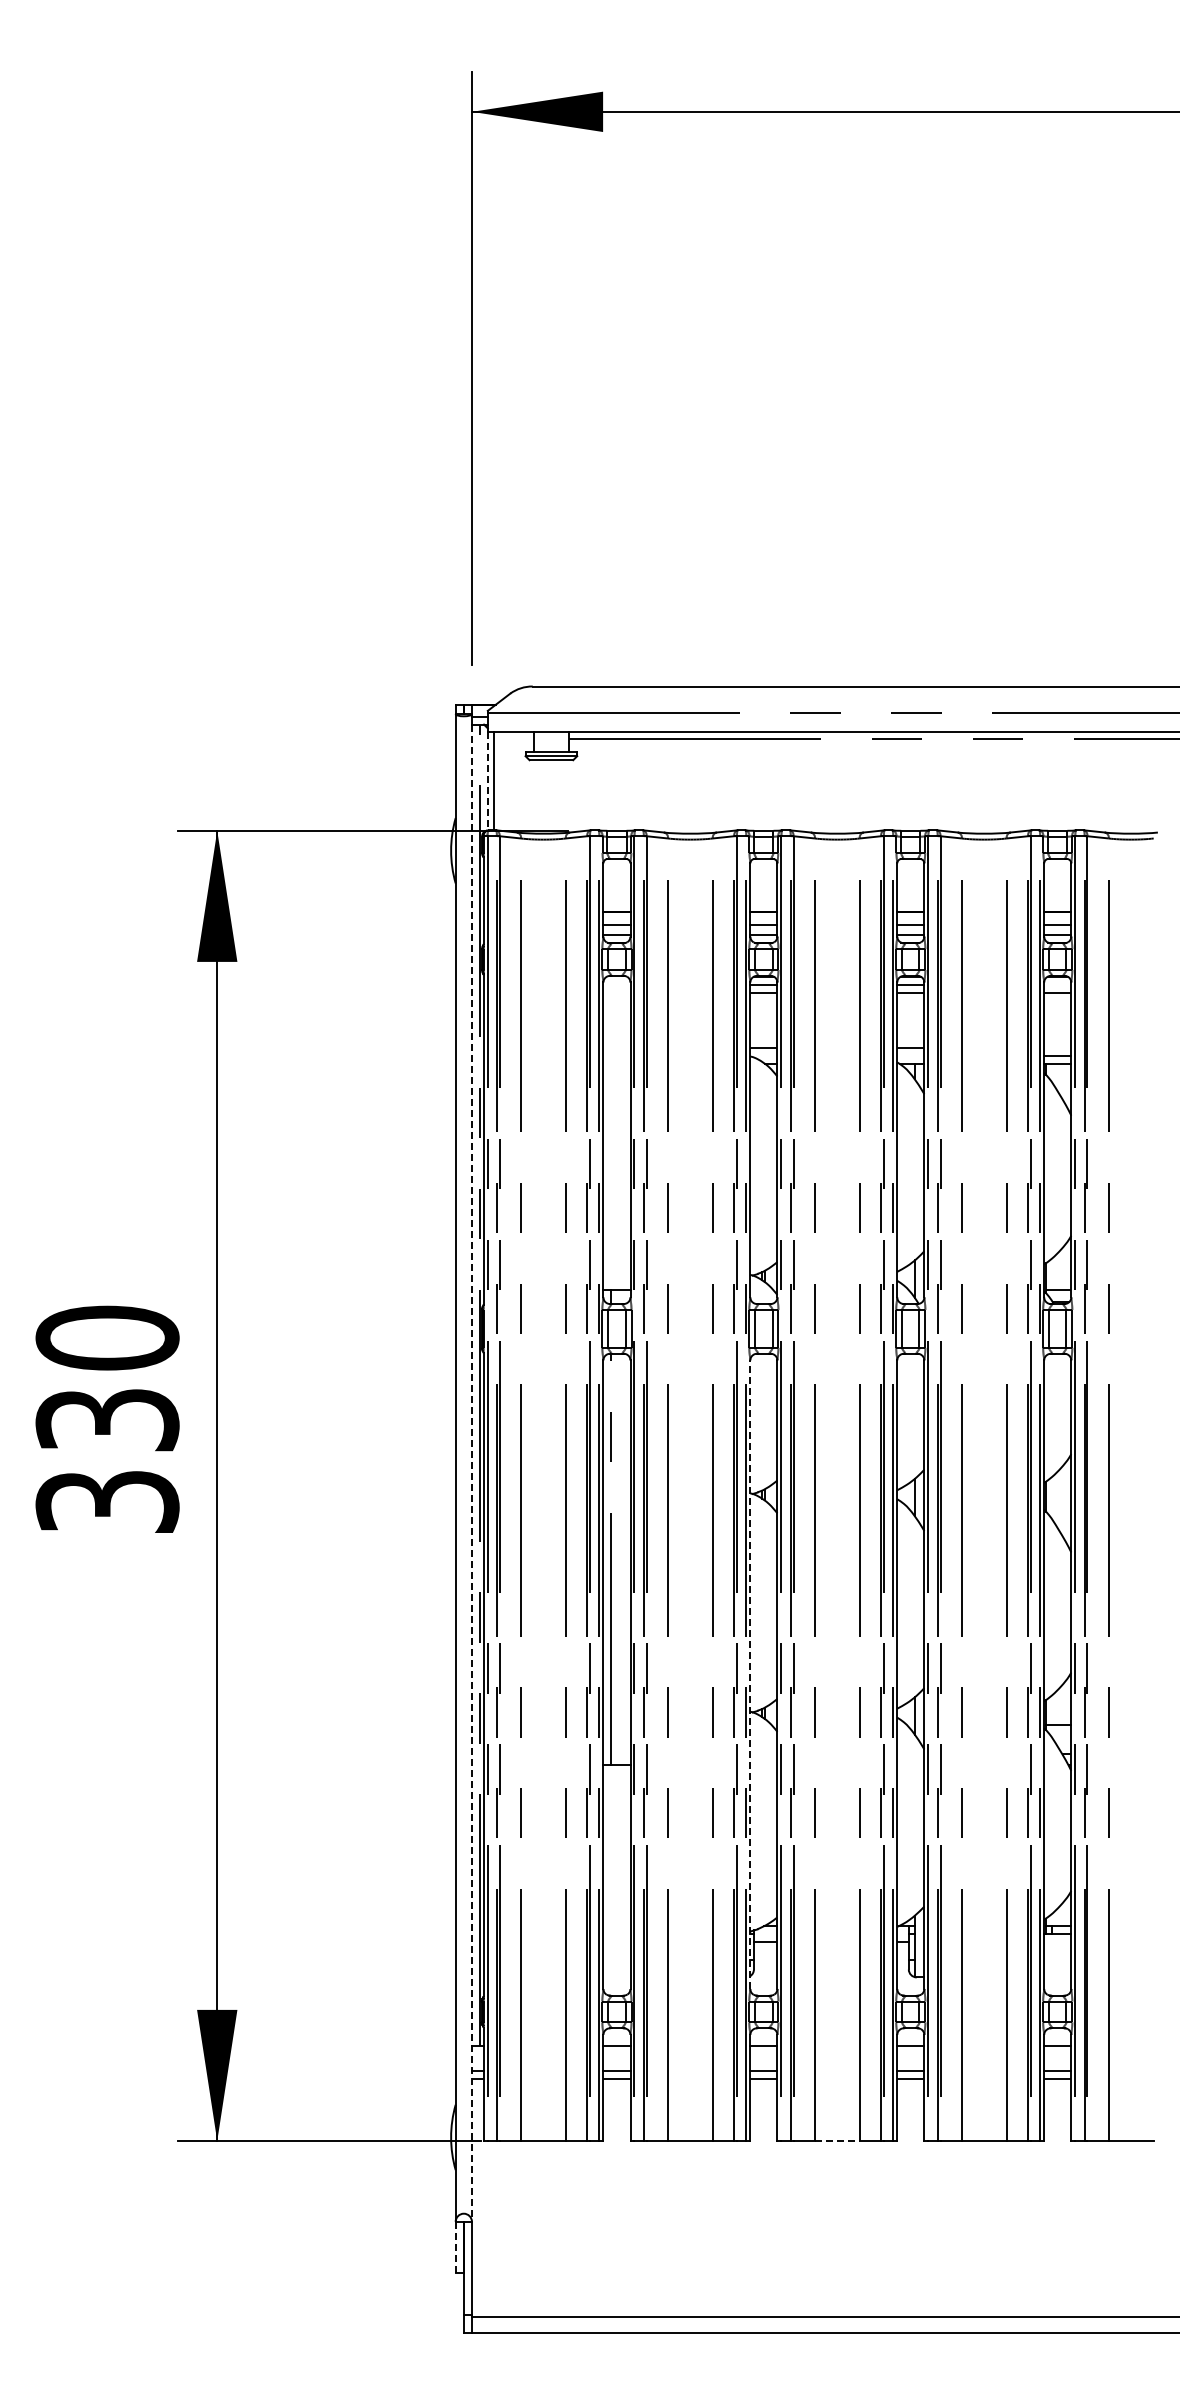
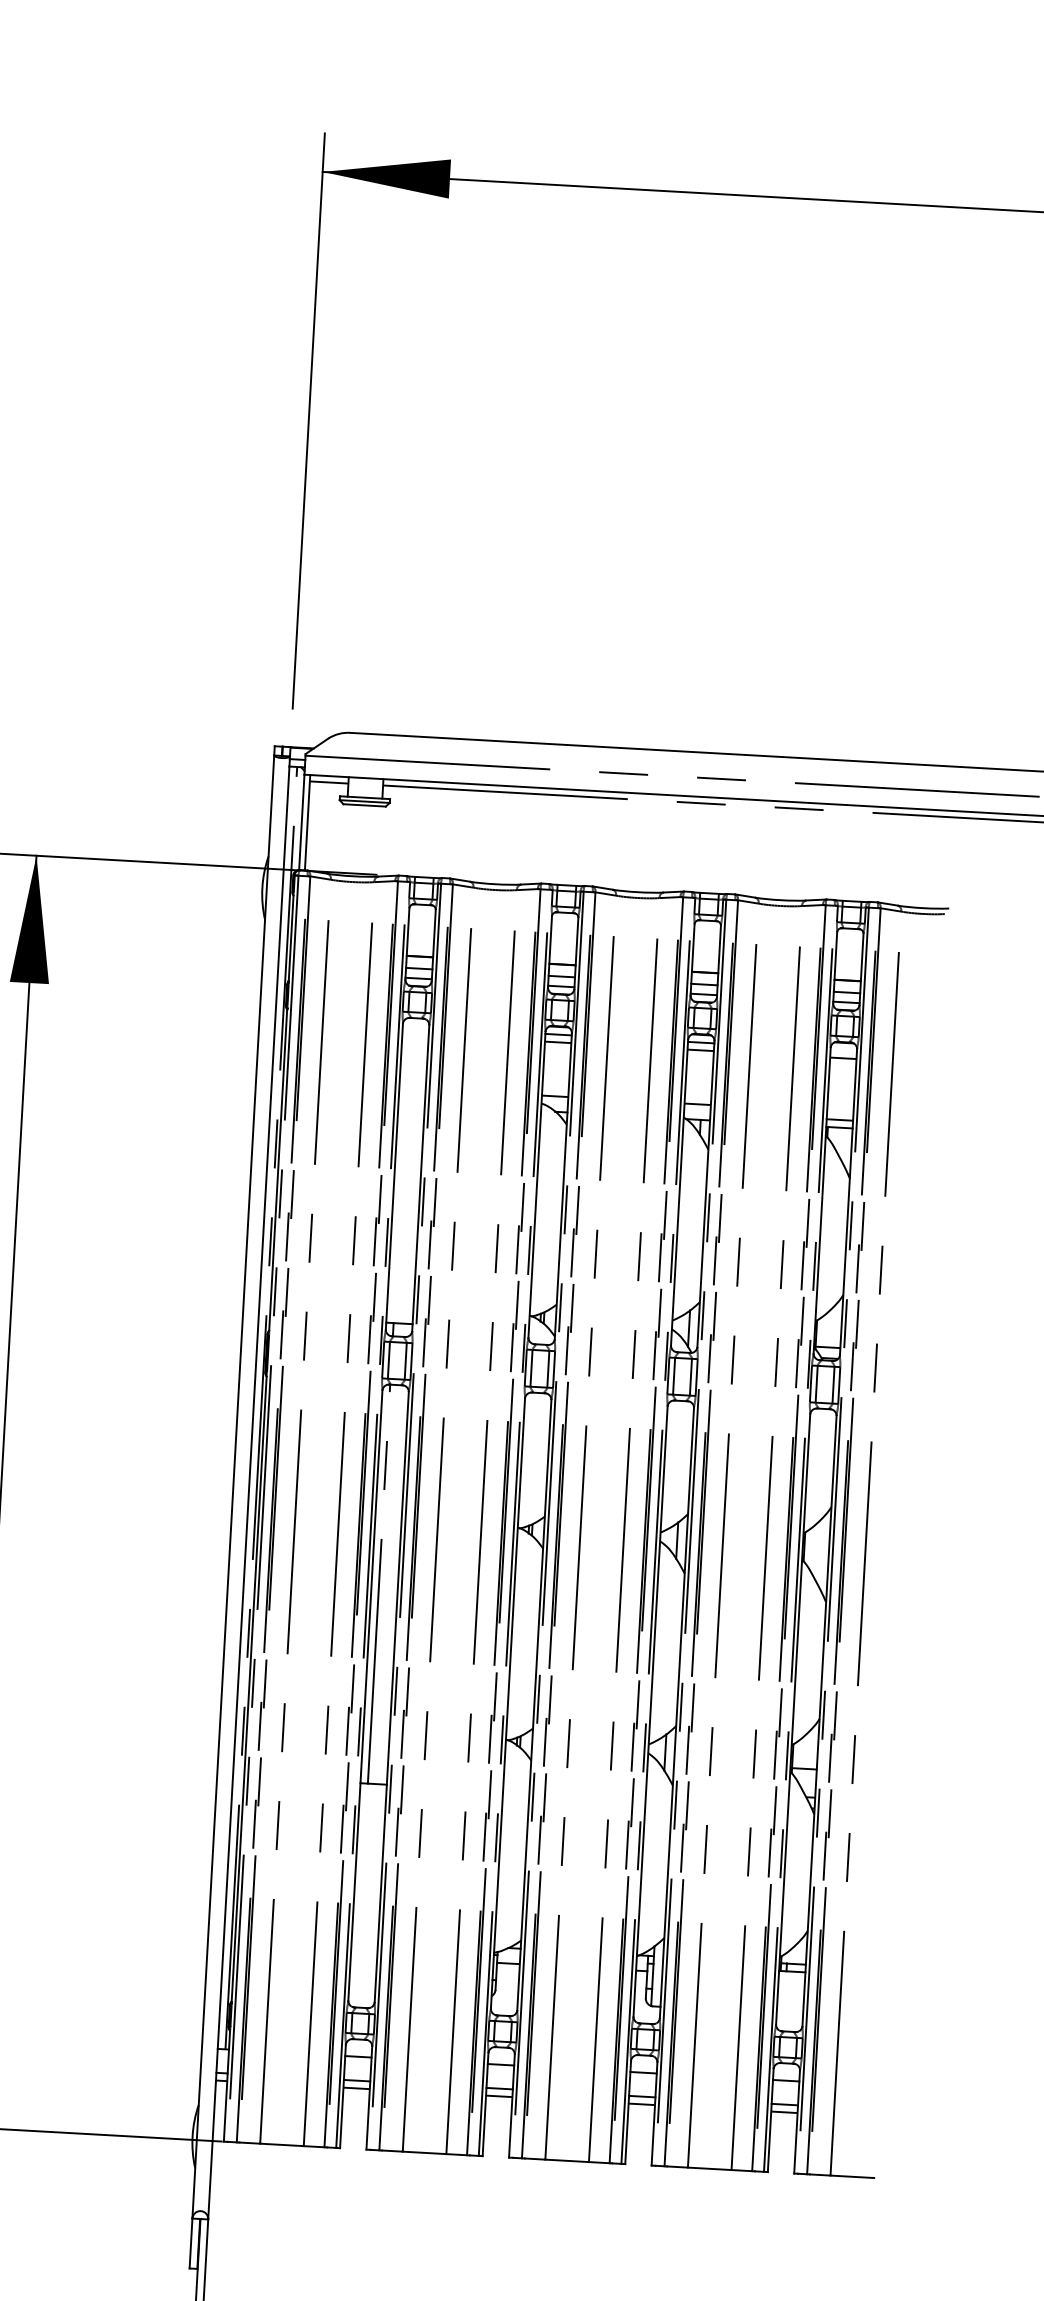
line: (513, 738) -> (329, 782), added
line: (487, 781) -> (301, 822), dashed -> solid
line: (471, 1473) -> (248, 1493), dashed -> solid
line: (750, 1674) -> (508, 1703), dashed -> solid
line: (837, 2141) -> (567, 2161), dashed -> solid
line: (455, 2247) -> (190, 2243), dashed -> solid

